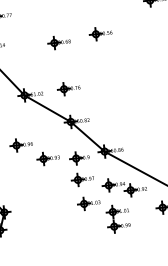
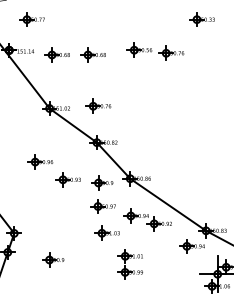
part: (130, 32) -> (171, 52), added
part: (25, 45) -> (56, 54), added
part: (117, 219) -> (129, 264), moved
part: (42, 232) -> (53, 259), added

